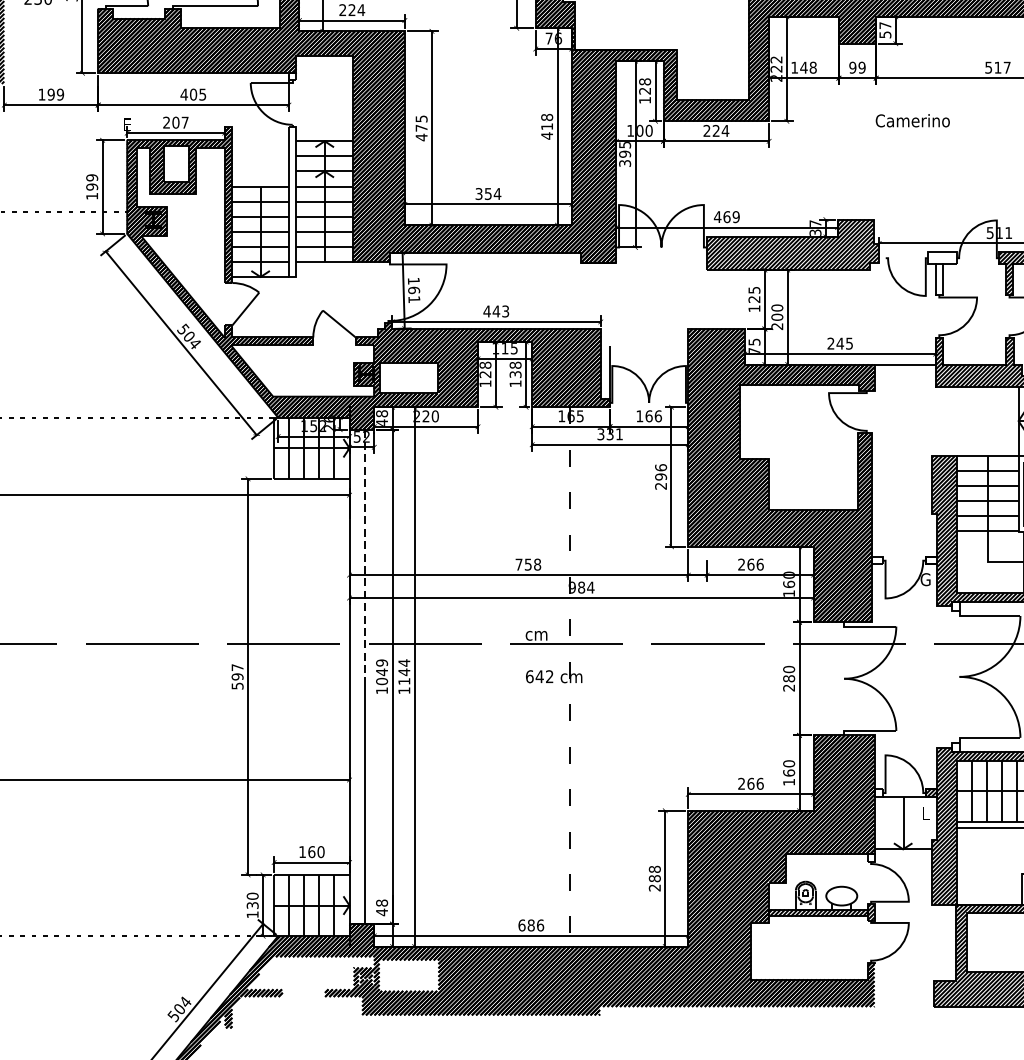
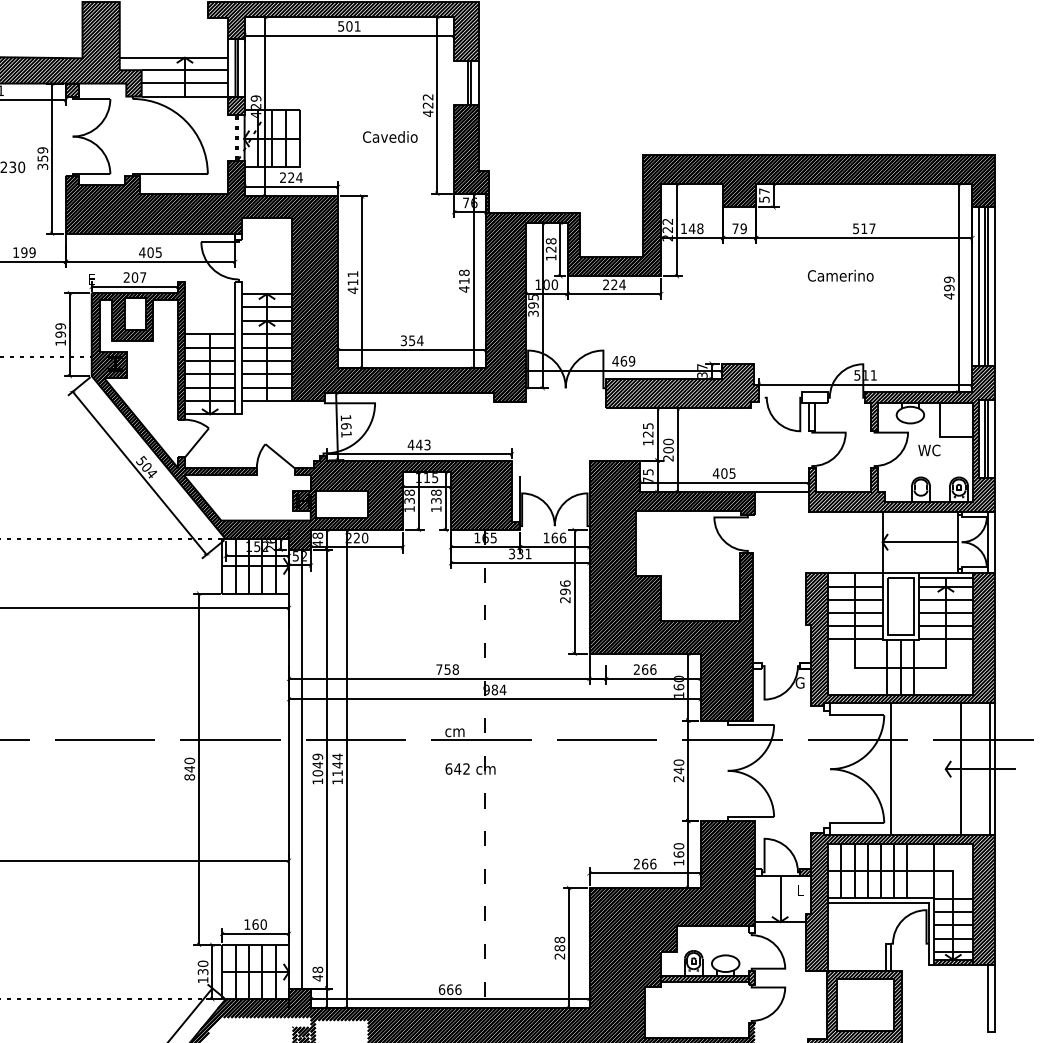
text: (852, 67) -> (735, 228), 99 -> 79
text: (912, 120) -> (840, 275), moved
text: (421, 123) -> (352, 278), 475 -> 411
text: (834, 343) -> (719, 473), 245 -> 405
text: (485, 375) -> (409, 501), 128 -> 138
line: (364, 553) -> (302, 659), dashed -> solid
text: (237, 676) -> (189, 768), 597 -> 840
text: (788, 678) -> (678, 770), 280 -> 240
text: (531, 925) -> (450, 989), 686 -> 666

